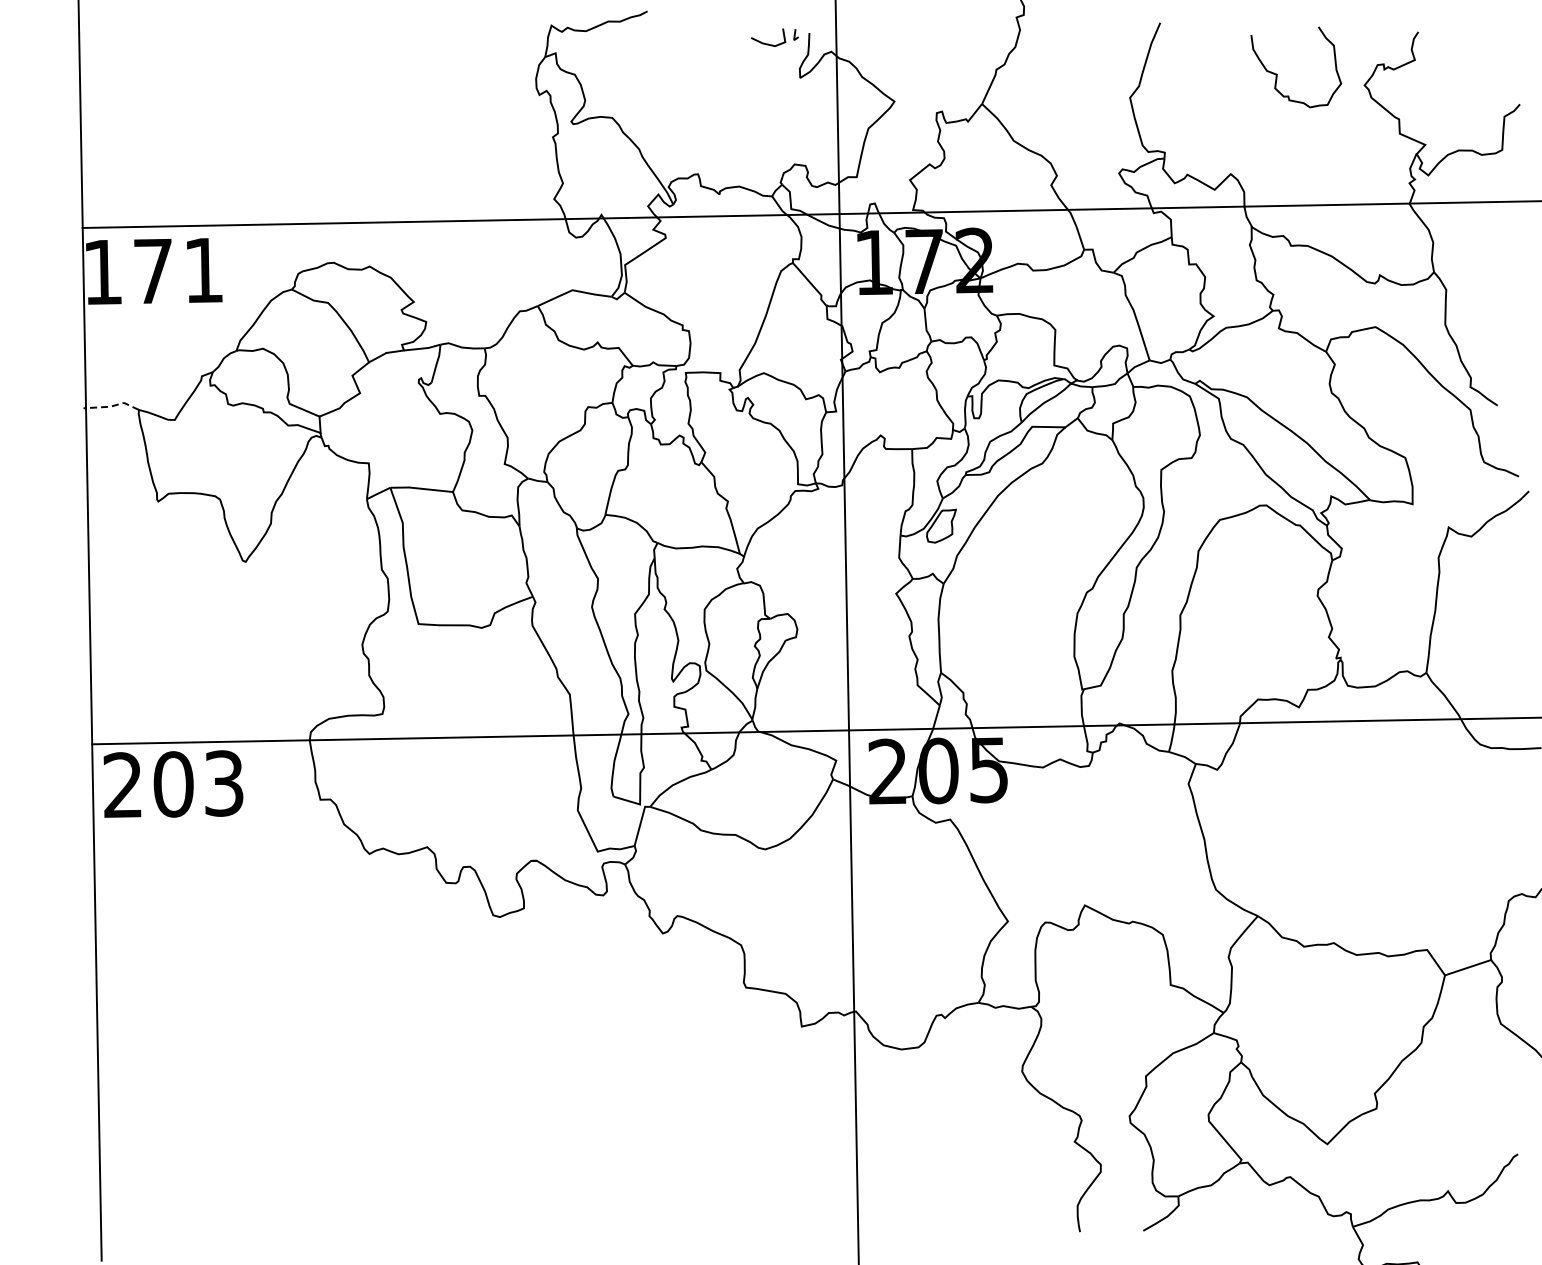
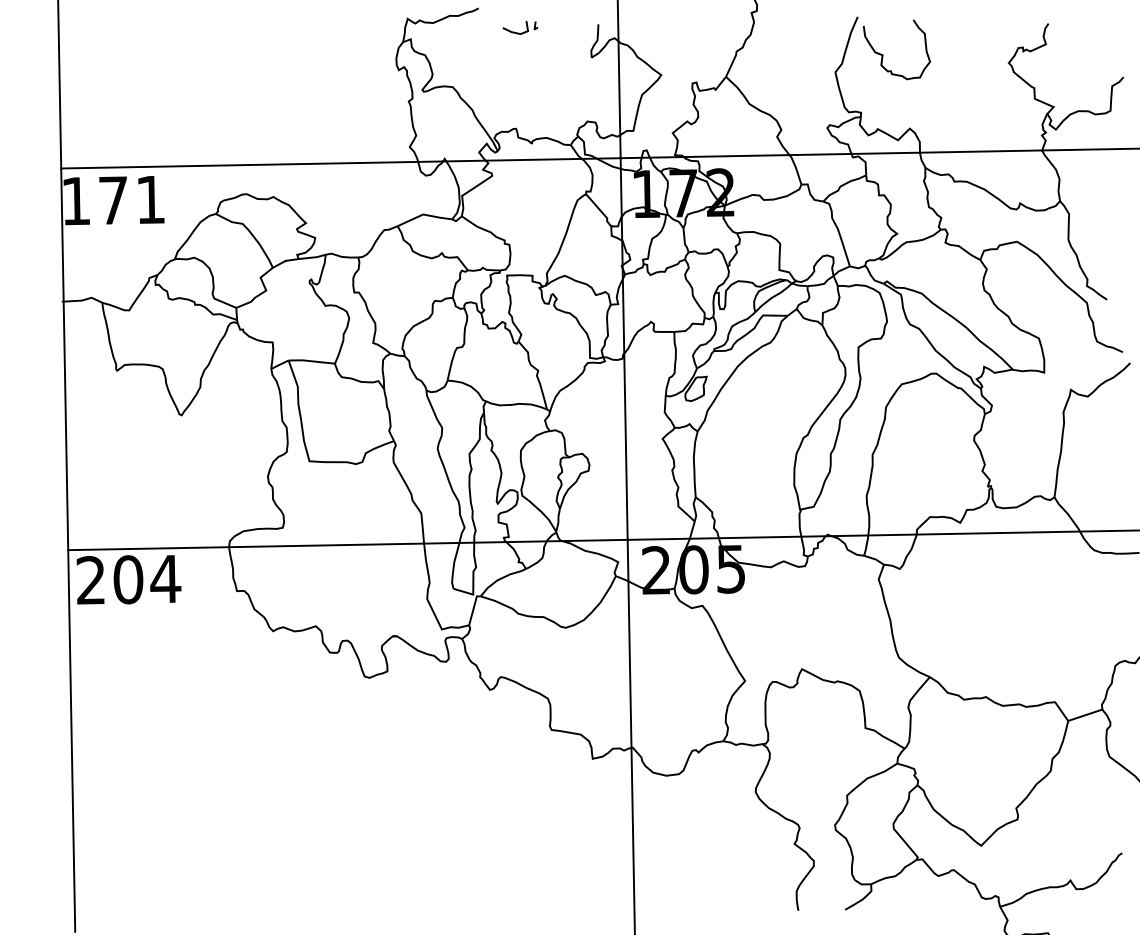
part: (773, 44) -> (519, 32), moved
curve: (1277, 74) -> (883, 55), moved
line: (112, 406) -> (83, 300), dashed -> solid
text: (224, 783) -> (166, 579), 203 -> 204

